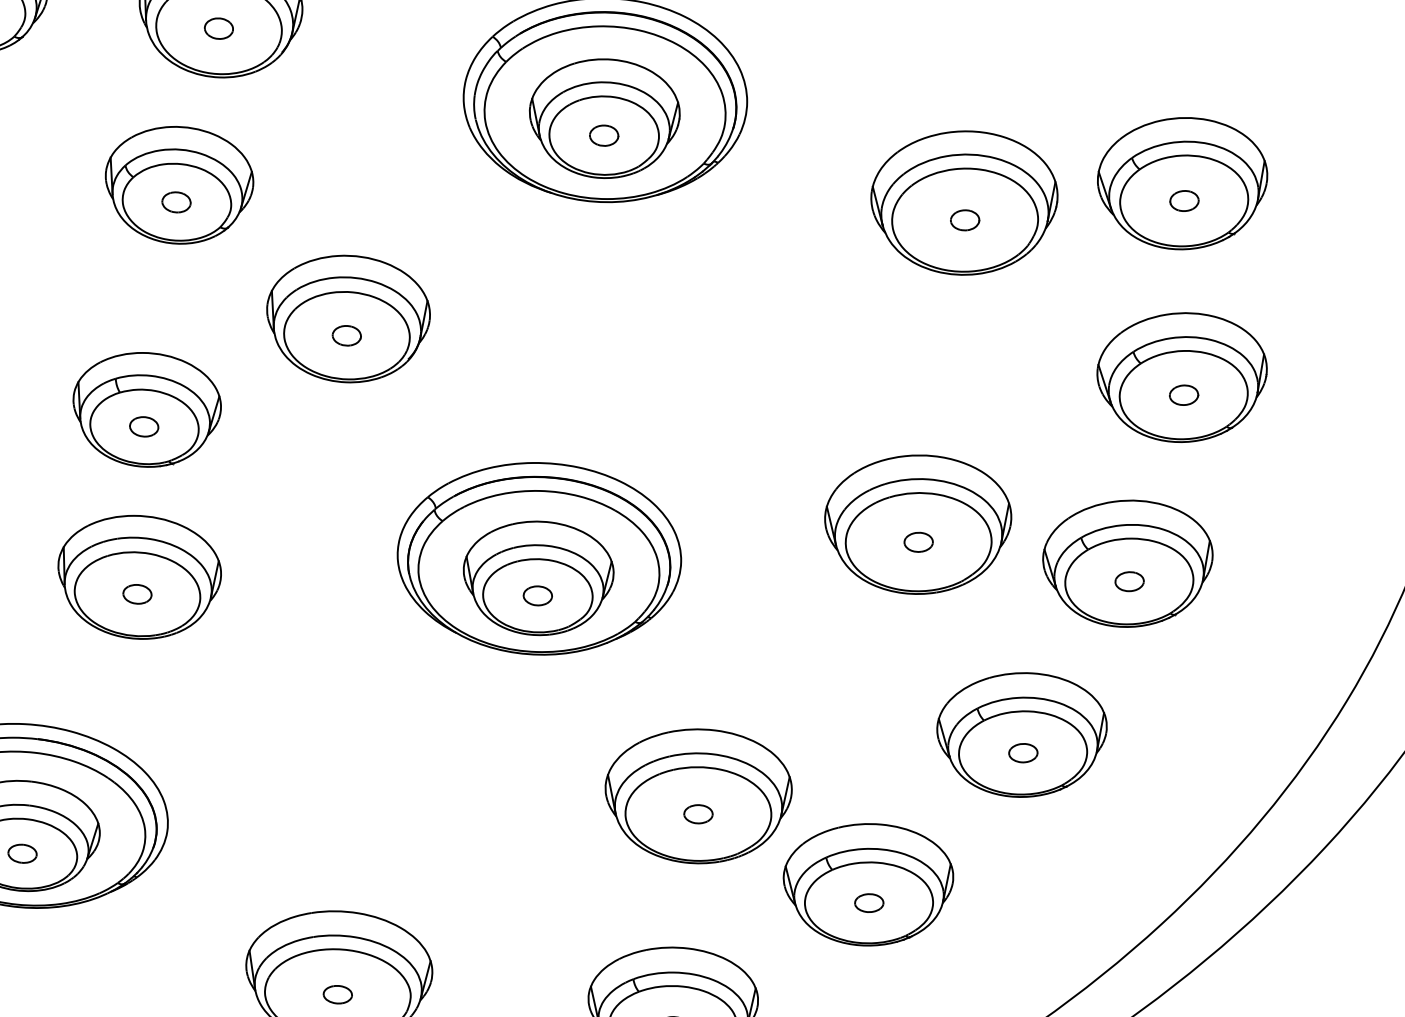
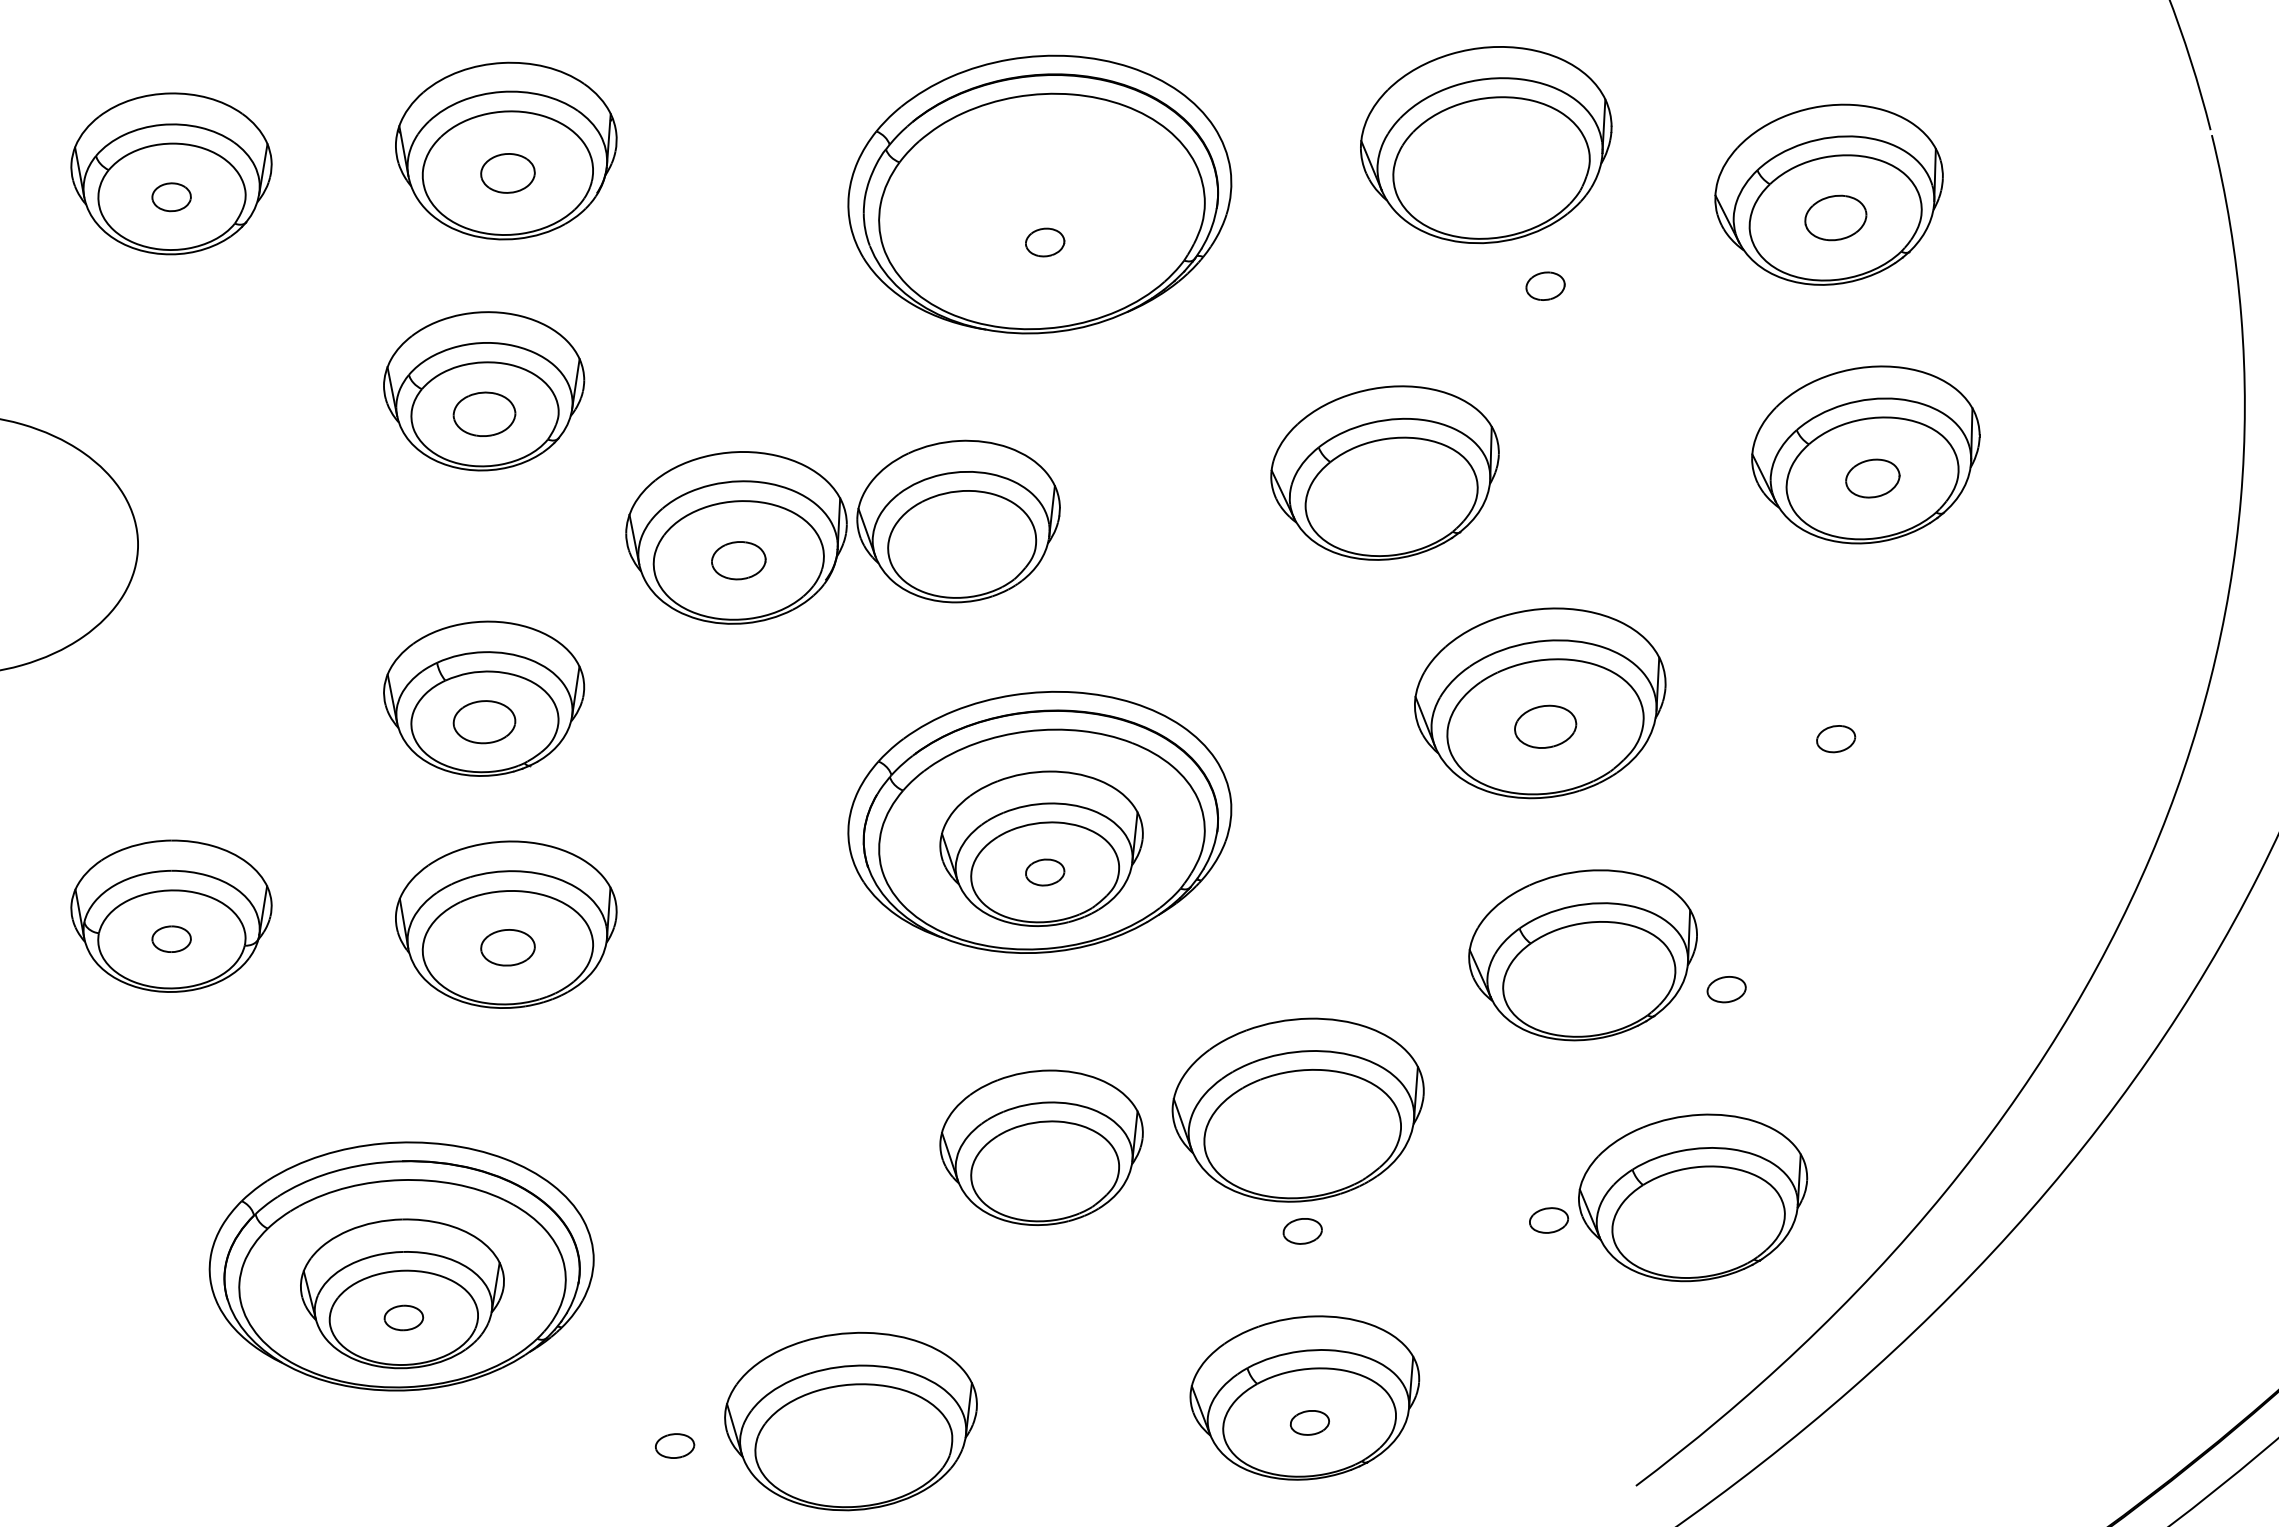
part: (218, 28) -> (507, 173), size x1.4
part: (603, 118) -> (958, 521), moved
part: (1184, 200) -> (1836, 217), size x1.6
part: (176, 202) -> (484, 414), size x1.6
part: (963, 203) -> (1486, 145), moved
part: (346, 335) -> (738, 560), size x1.4
part: (1184, 395) -> (1873, 478), size x1.4
part: (144, 426) -> (484, 721), size x1.6
part: (918, 542) -> (1545, 727), size x1.6
part: (1126, 562) -> (1384, 472), moved
part: (137, 594) -> (507, 947), size x1.4
part: (1020, 734) -> (1582, 955), moved
part: (506, 796) -> (1041, 1147), added
part: (698, 814) -> (1302, 1231), moved
part: (867, 884) -> (1693, 1197), moved
part: (338, 994) -> (675, 1445), moved

